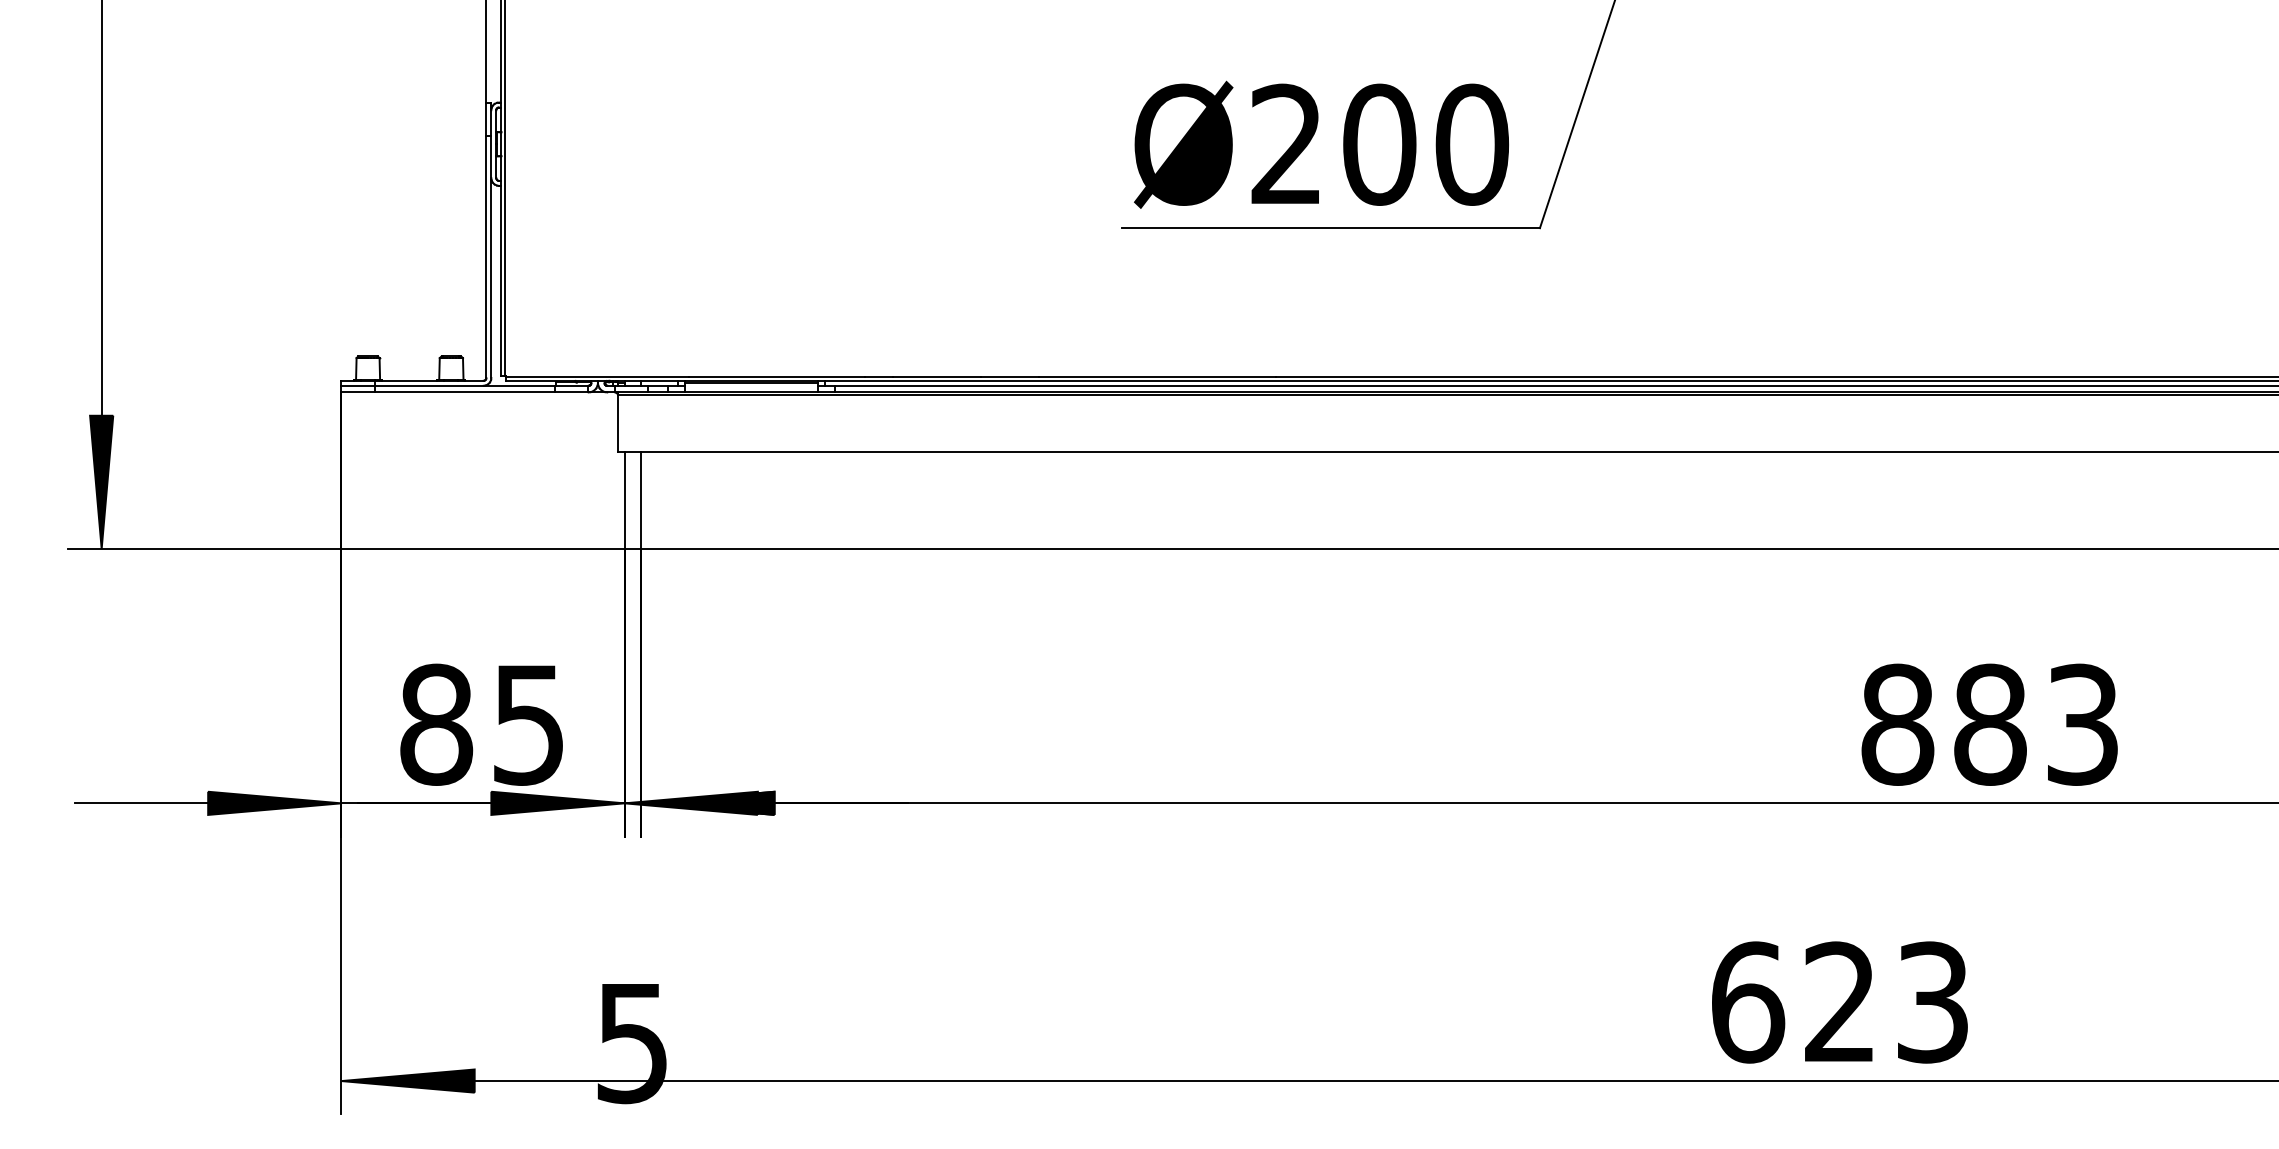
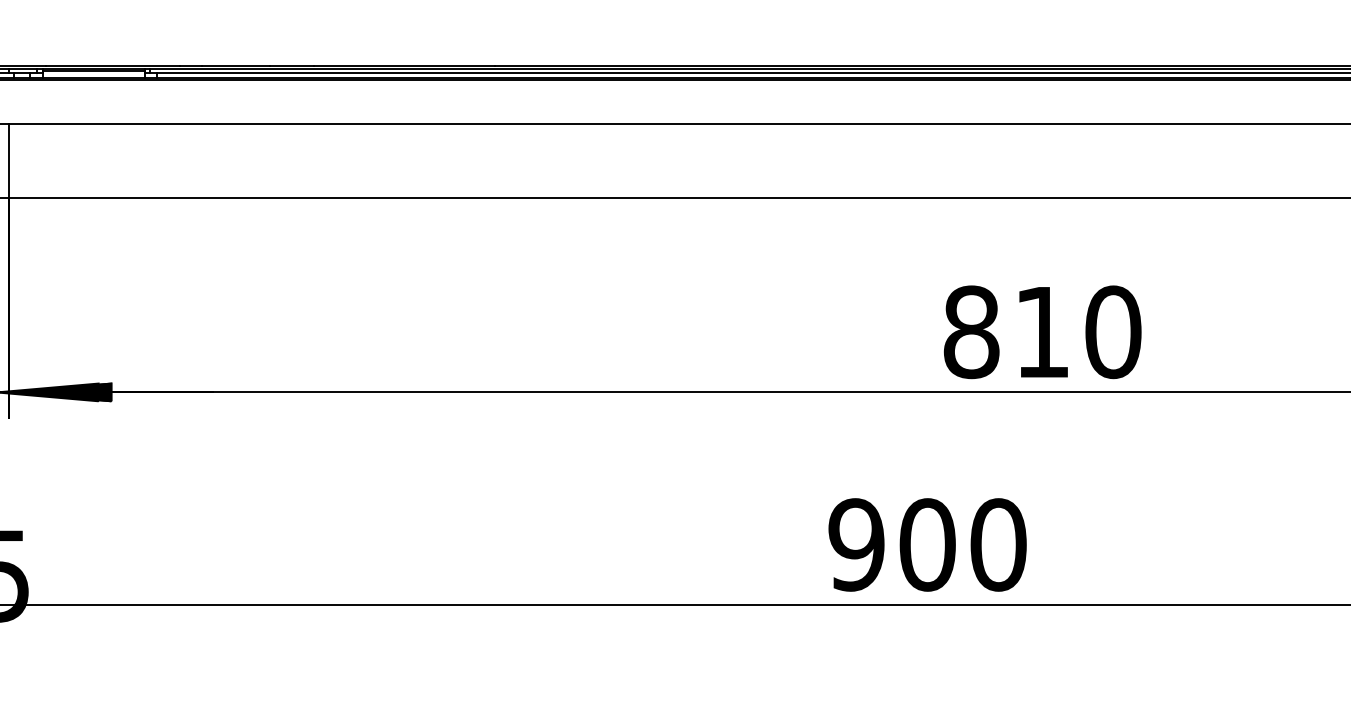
text: (2036, 724) -> (1077, 332), 883 -> 810
text: (1840, 1002) -> (927, 544), 623 -> 900

